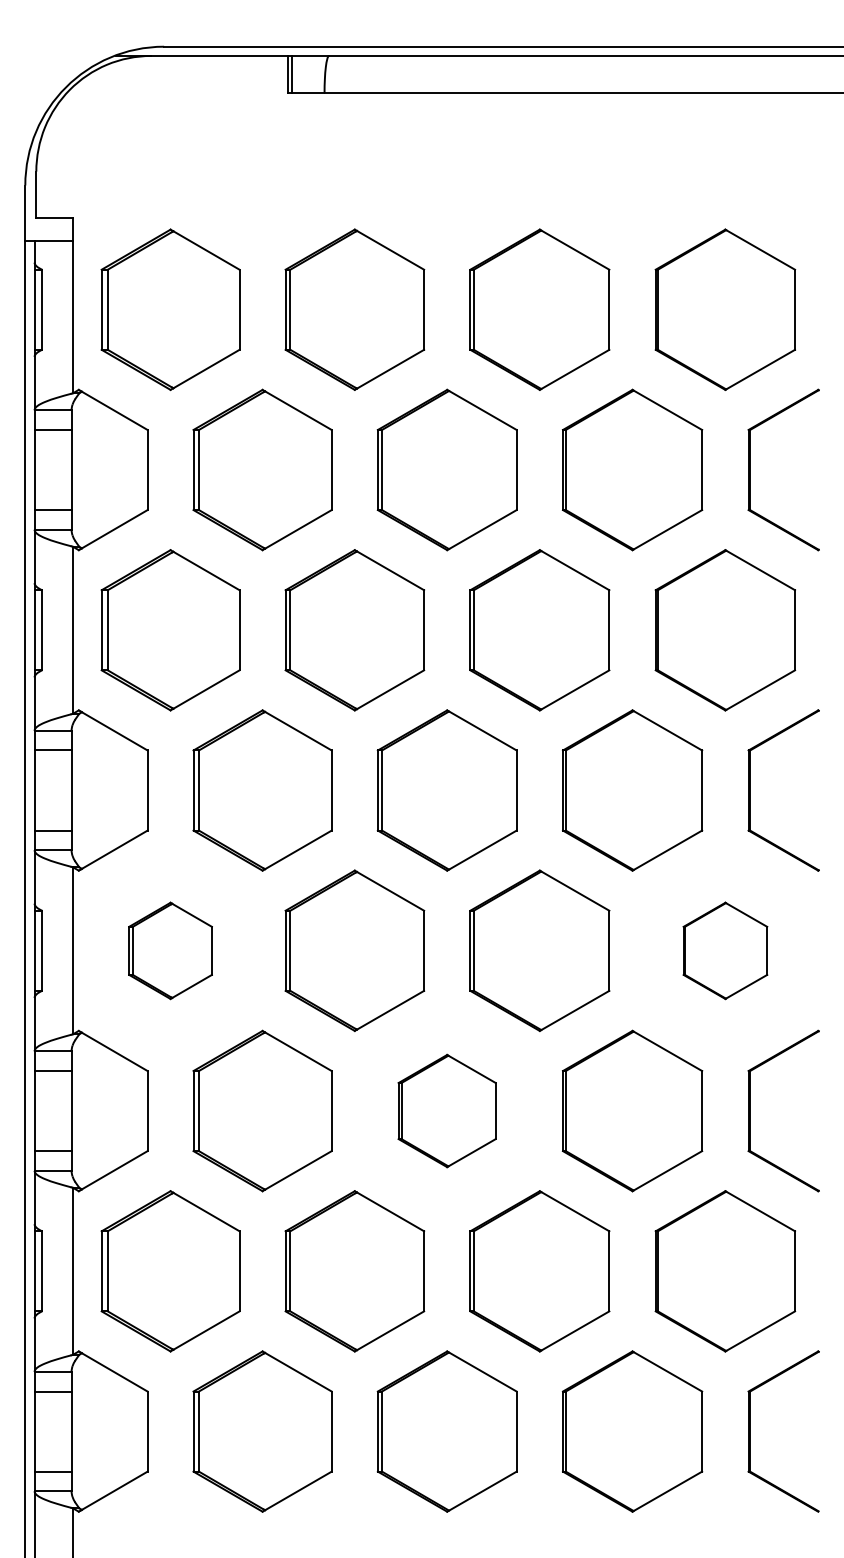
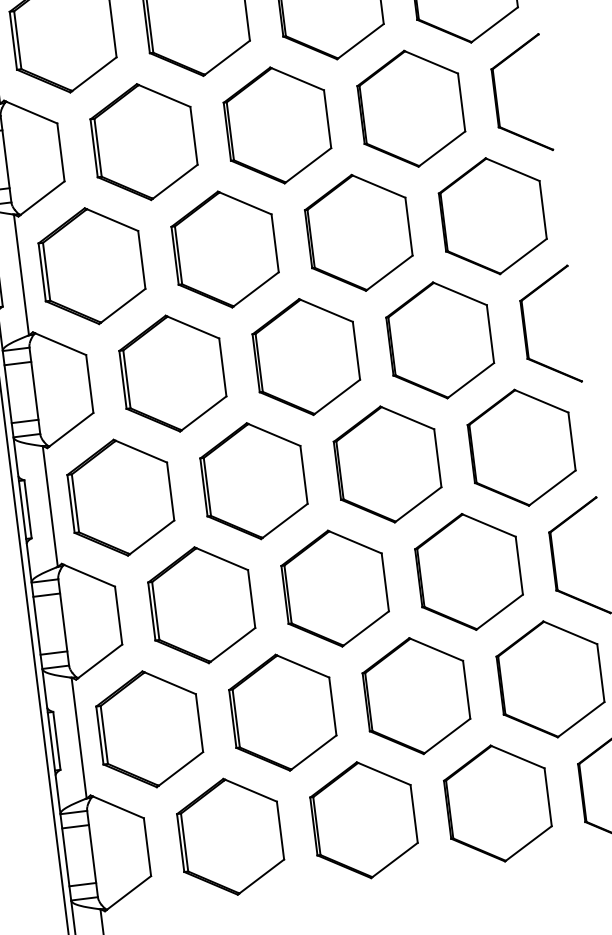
part: (170, 950) -> (120, 497), size x1.67
part: (725, 950) -> (521, 447), size x1.67
part: (446, 1110) -> (334, 588), size x1.43

